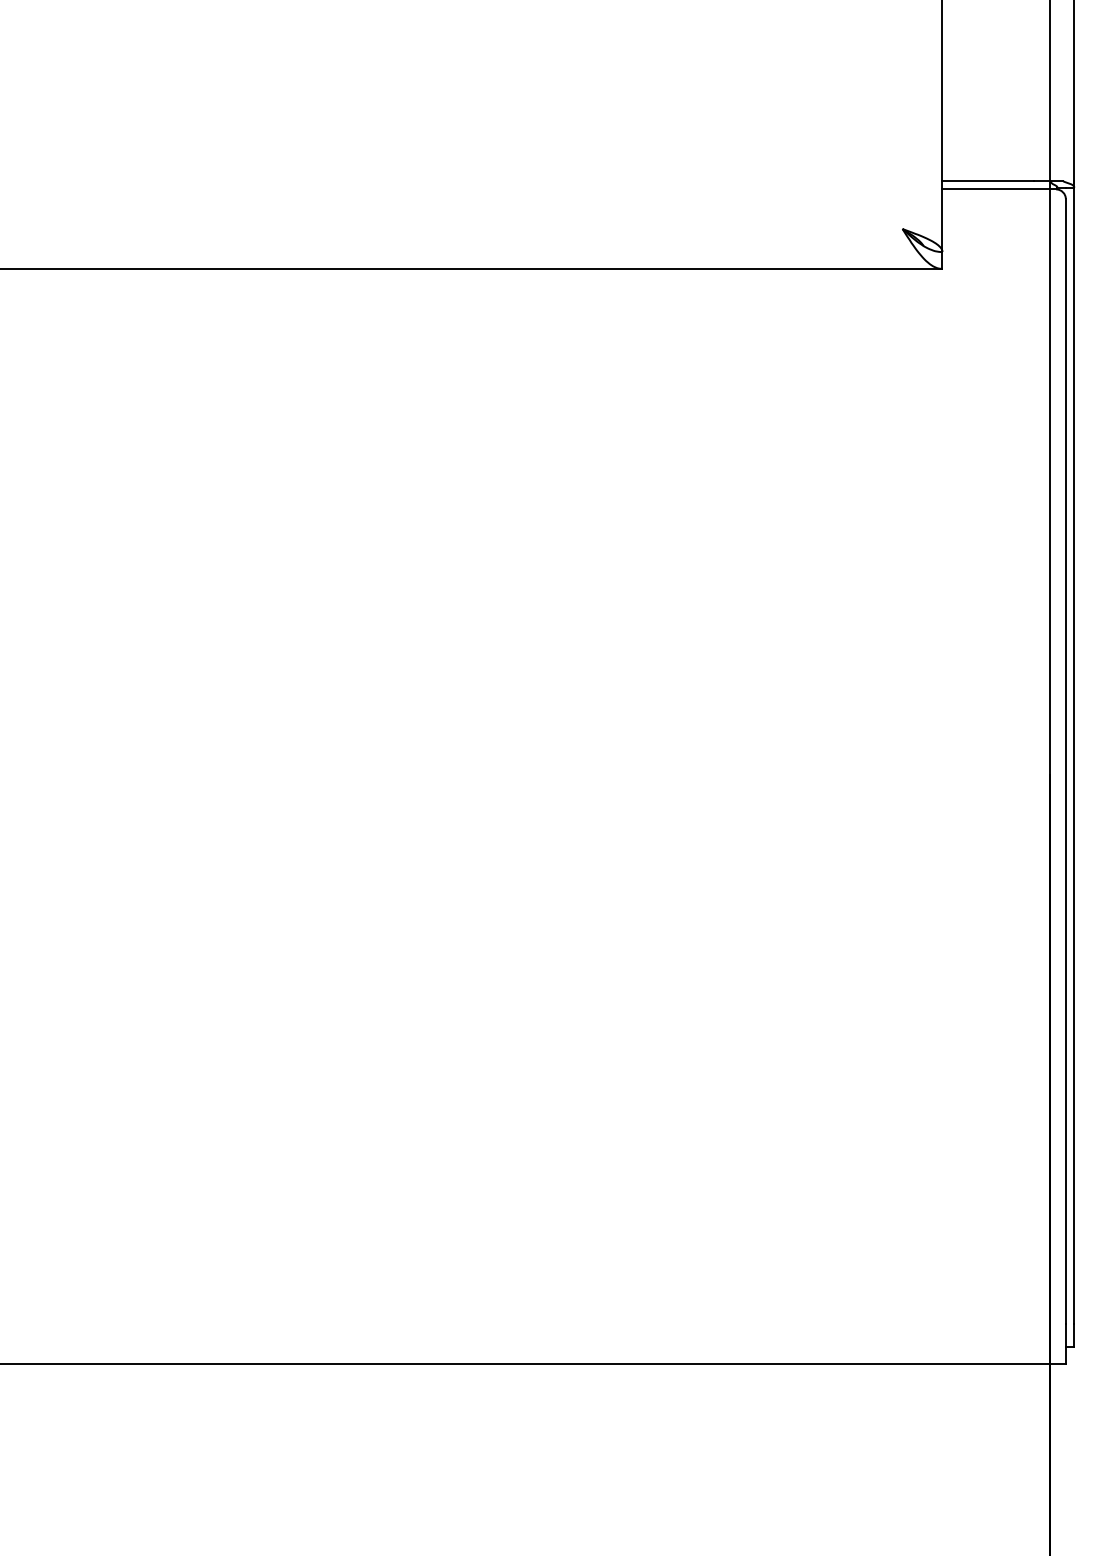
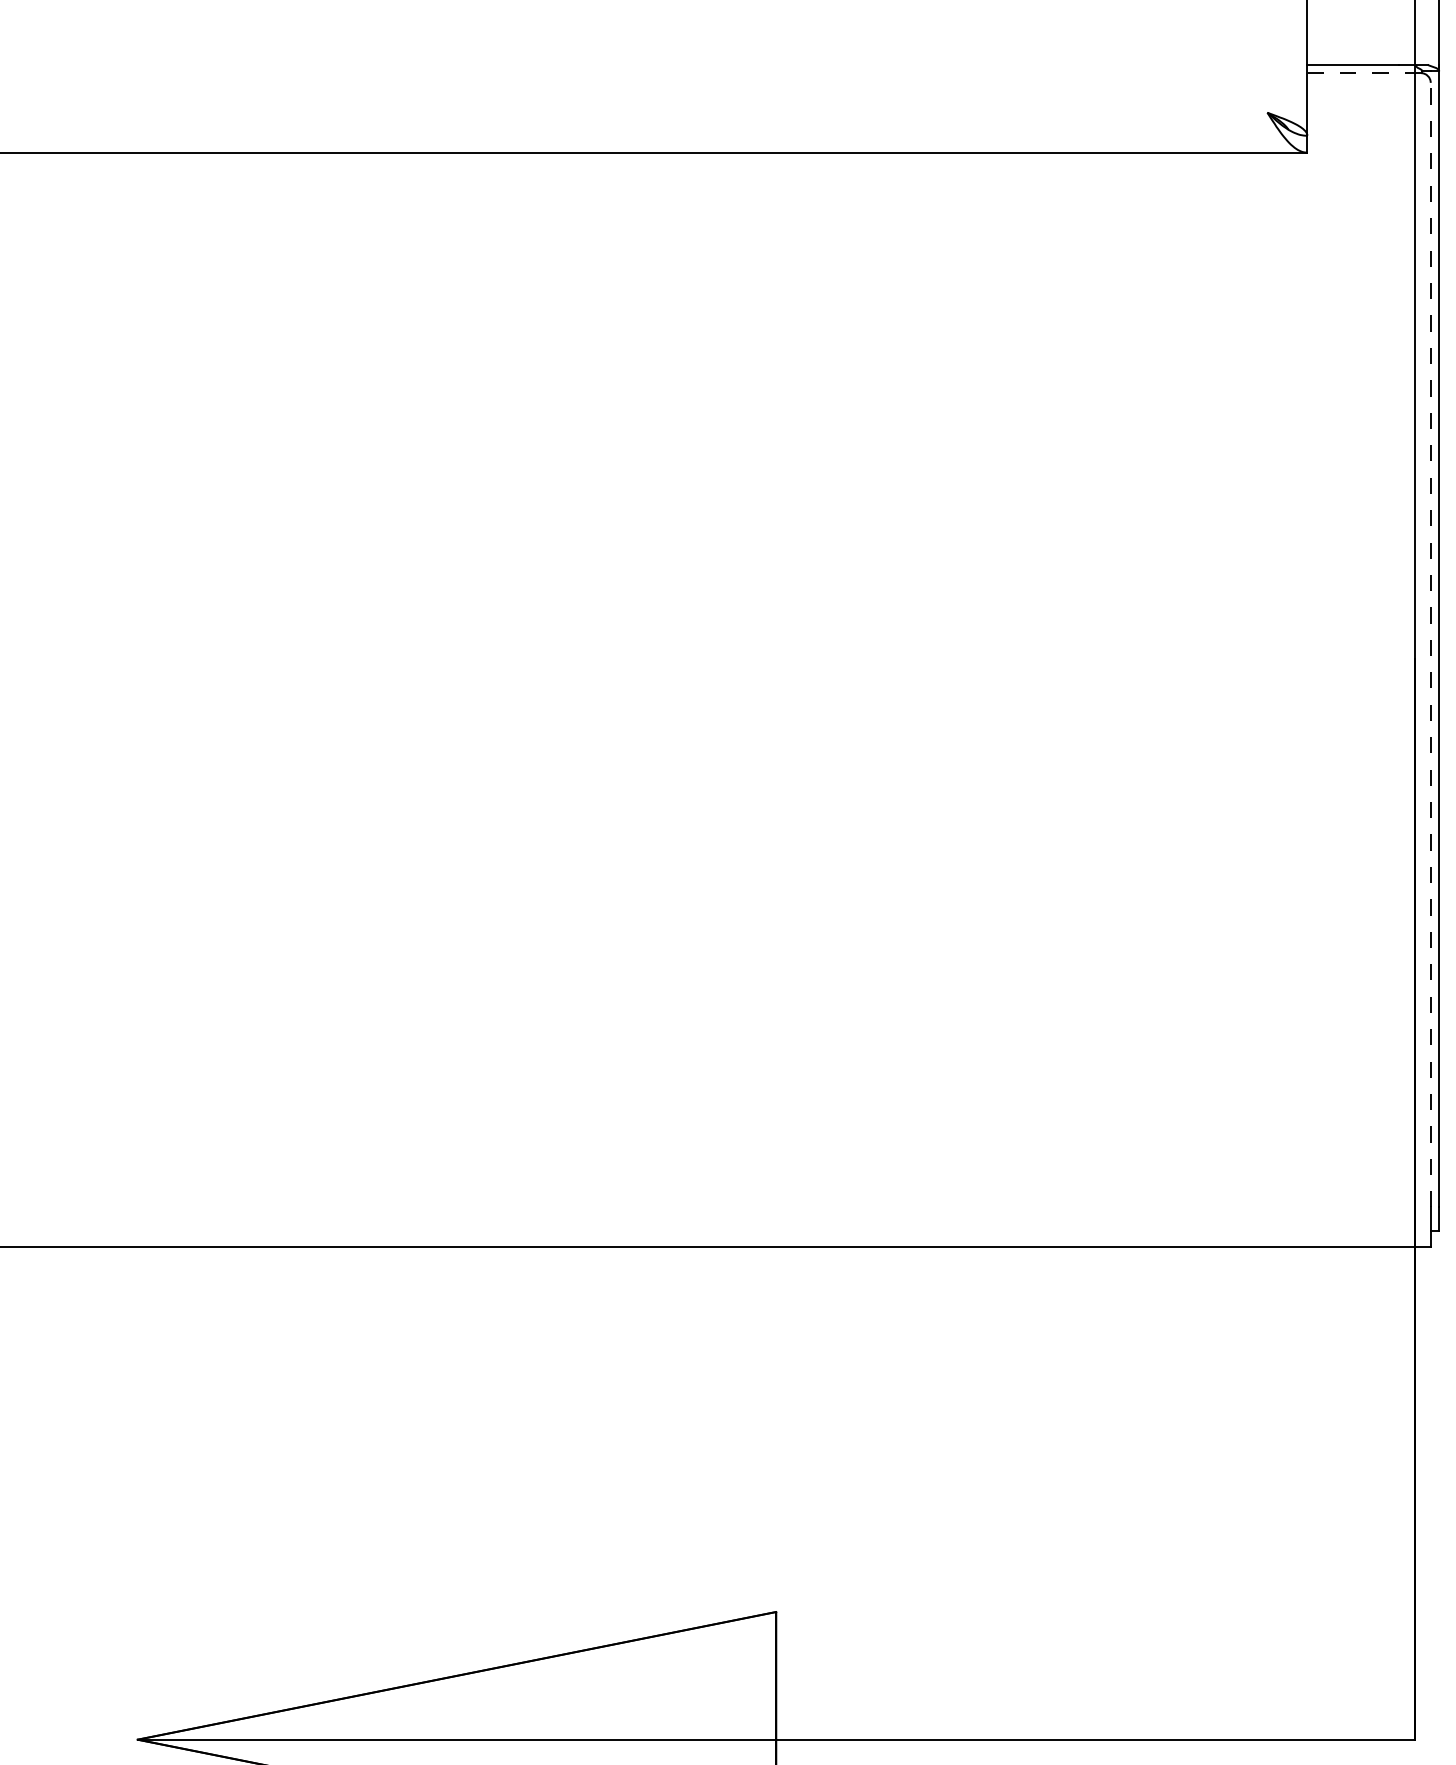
line: (999, 189) -> (1364, 73), solid -> dashed
line: (1065, 760) -> (1430, 644), solid -> dashed

